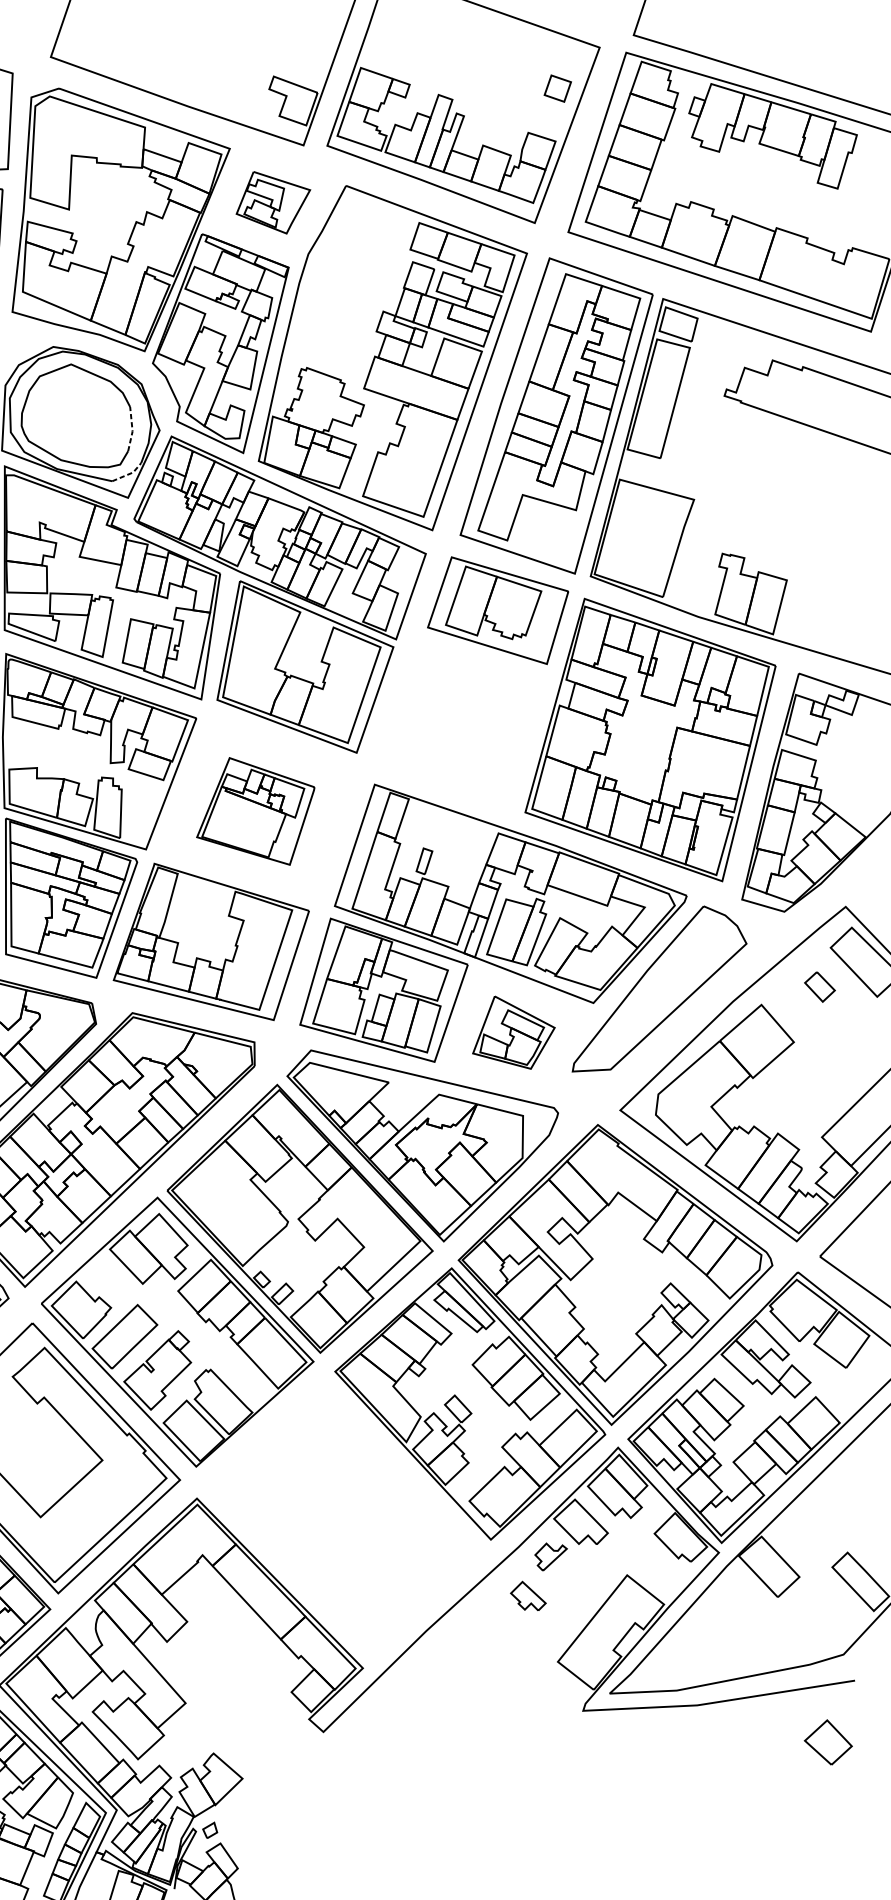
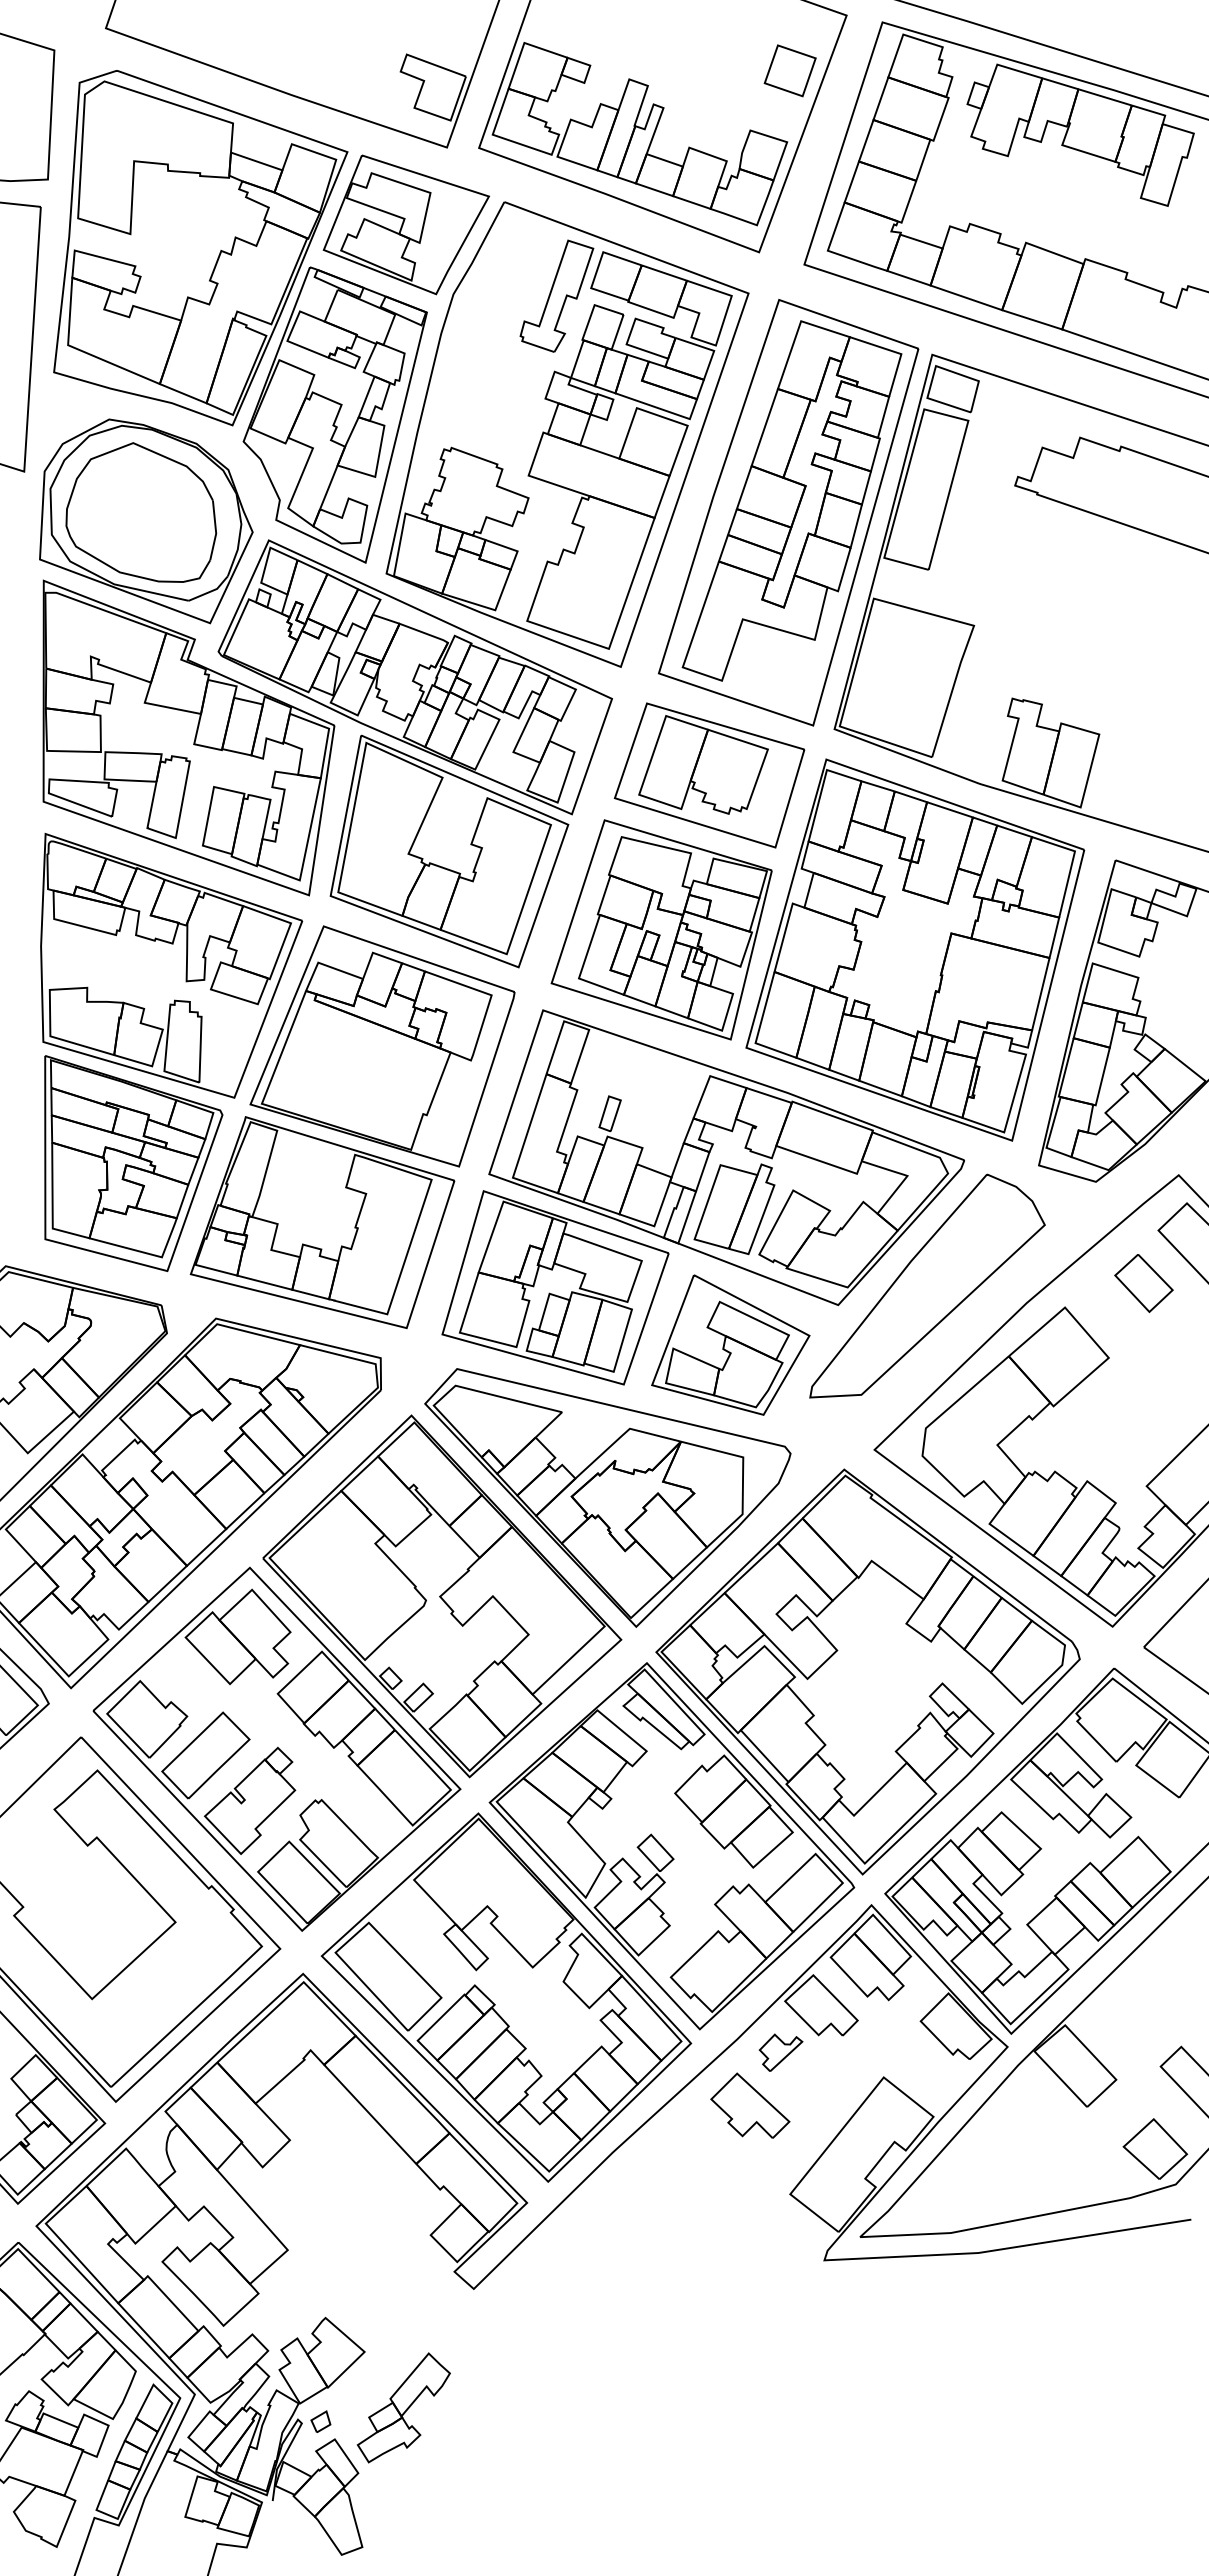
part: (557, 88) -> (789, 70), size x1.43
part: (272, 202) -> (405, 224), size x1.67
part: (384, 255) -> (556, 295), added
line: (132, 429) -> (215, 530), dashed -> solid
line: (129, 474) -> (211, 591), dashed -> solid
part: (462, 724) -> (661, 929), added
part: (255, 811) -> (382, 1046), size x1.67
part: (819, 987) -> (1143, 1283), size x1.43
part: (513, 1032) -> (730, 1344), size x1.43
part: (347, 1516) -> (506, 1997), added
part: (528, 1596) -> (750, 2105), size x1.67
part: (828, 1742) -> (1155, 2148), moved
part: (271, 1819) -> (403, 2407), added

